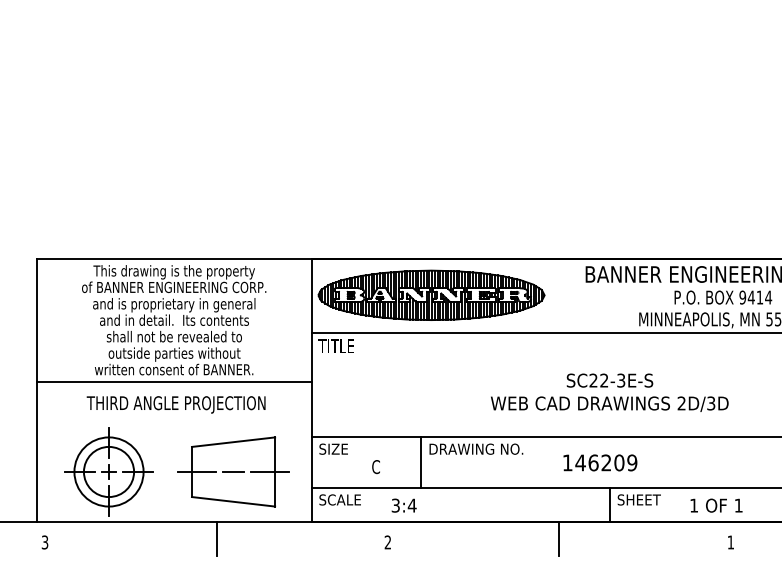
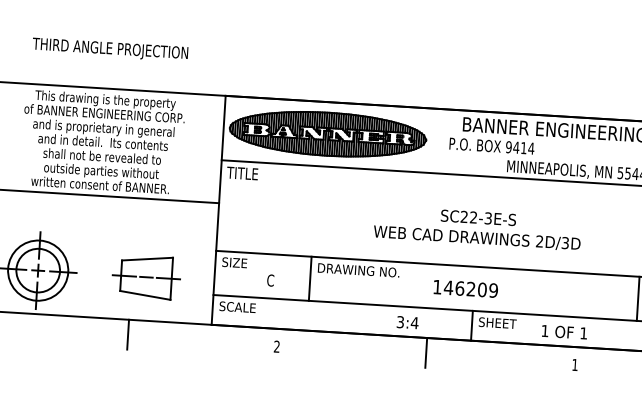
text: (723, 297) -> (492, 146), moved
text: (175, 404) -> (109, 49), moved
part: (233, 471) -> (146, 276), size x0.7
text: (403, 505) -> (407, 322), moved

